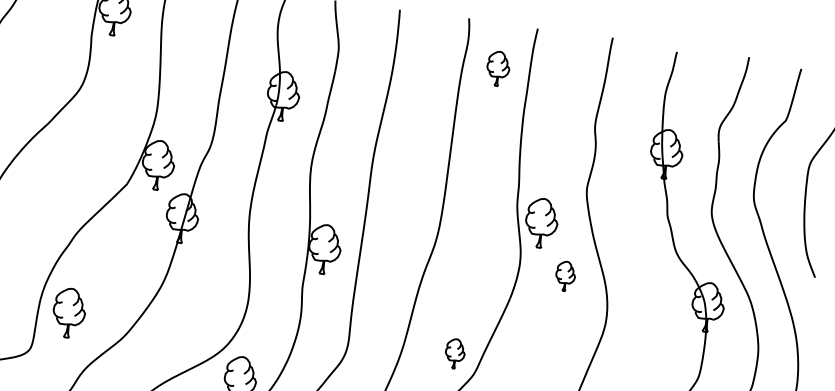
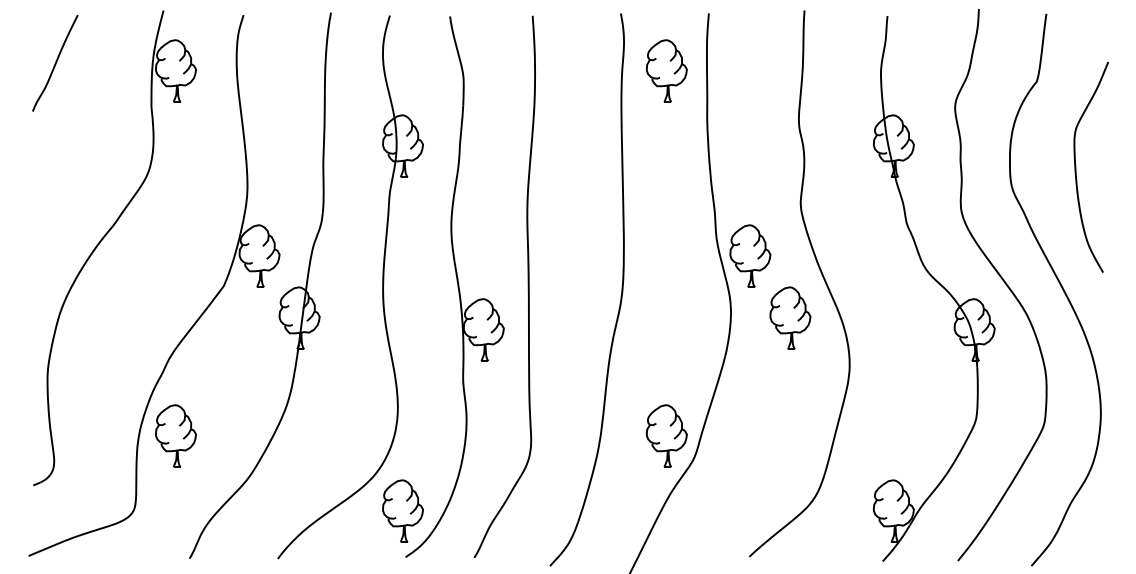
part: (498, 68) -> (666, 70), size x1.43
part: (565, 275) -> (790, 317), size x1.67
part: (68, 312) -> (175, 435), moved
part: (454, 353) -> (666, 435), size x1.67

